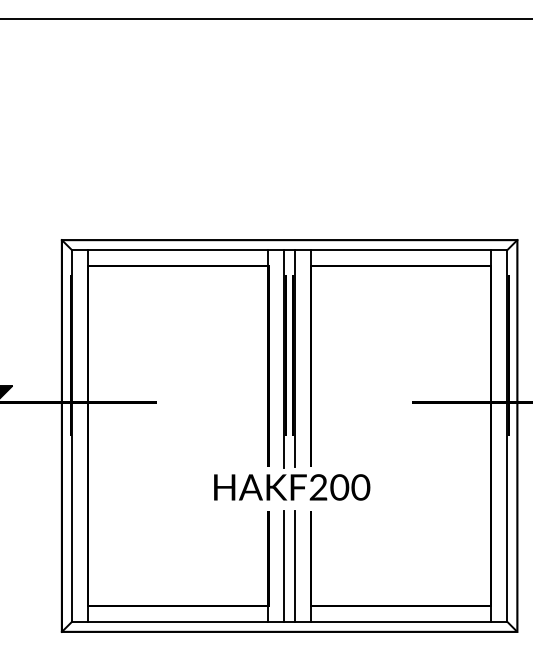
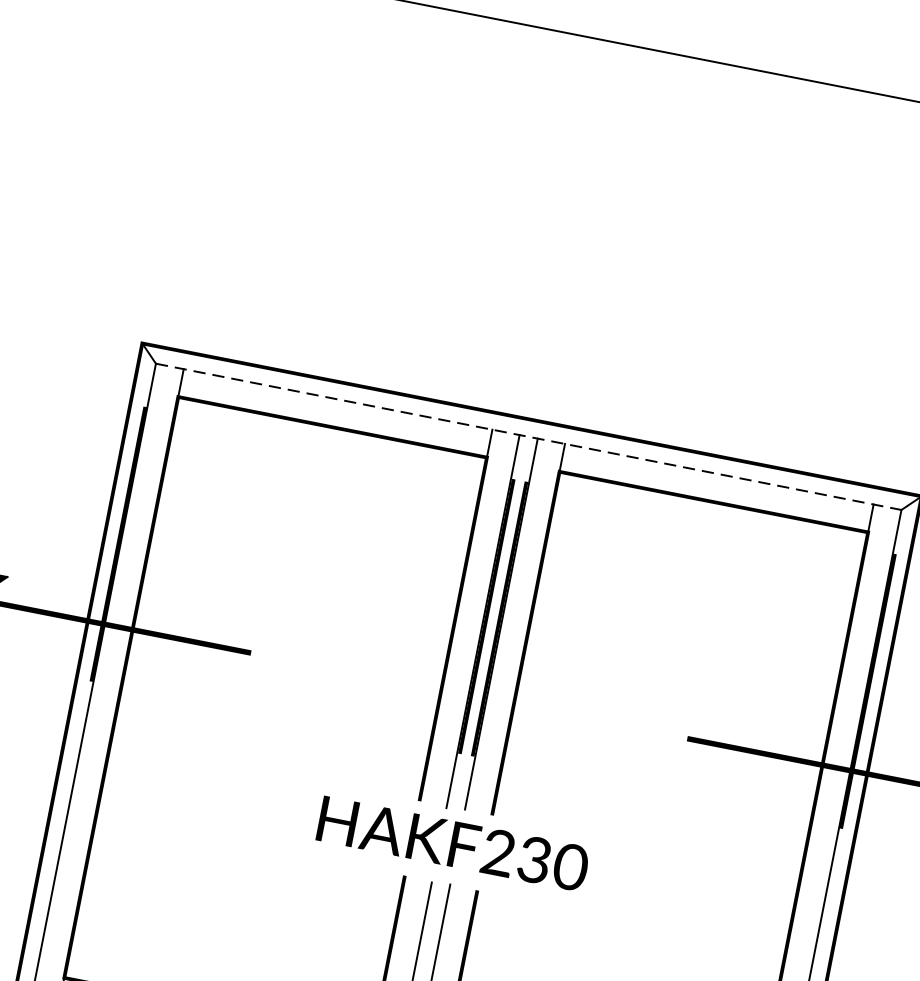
line: (289, 250) -> (528, 437), solid -> dashed
text: (339, 487) -> (534, 860), HAKF200 -> HAKF230

